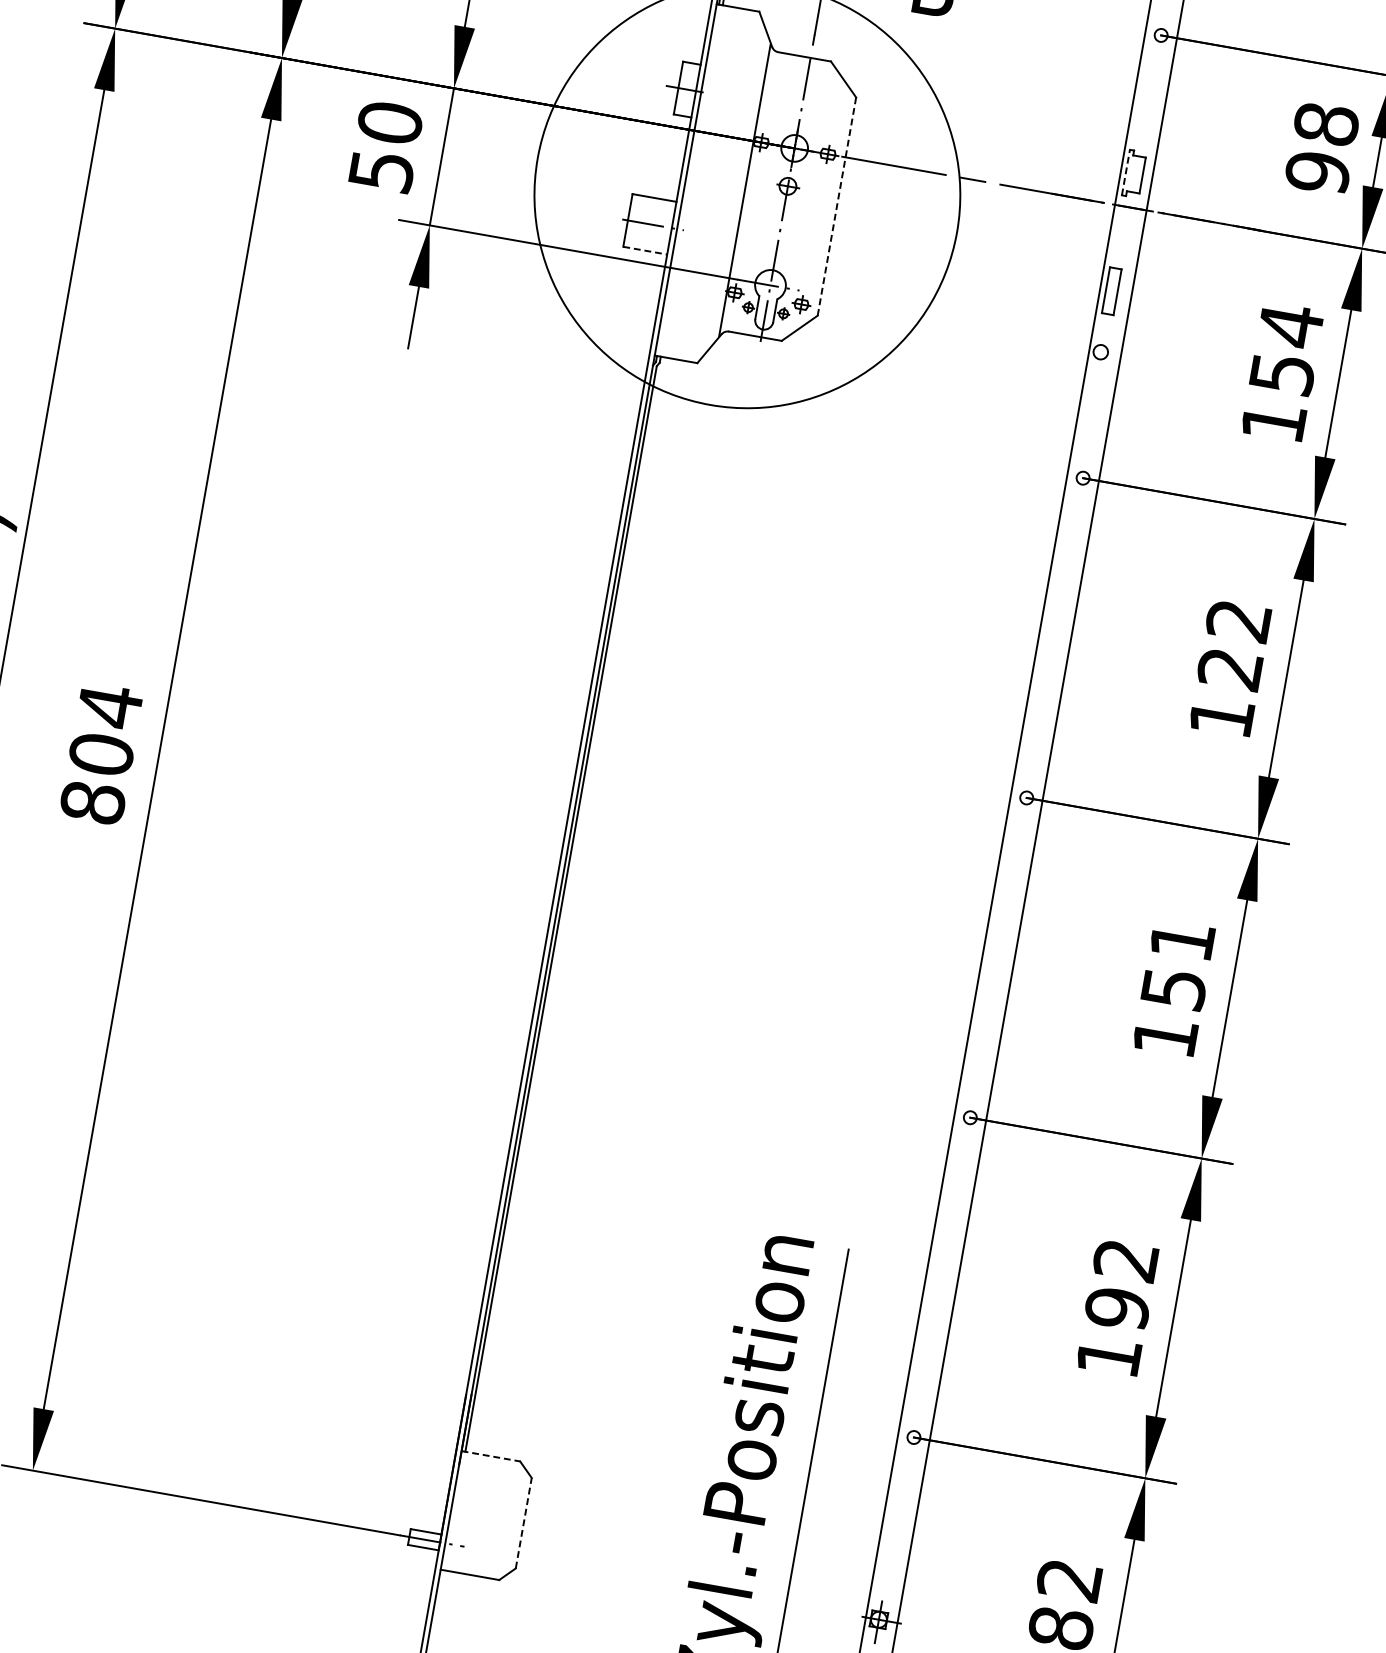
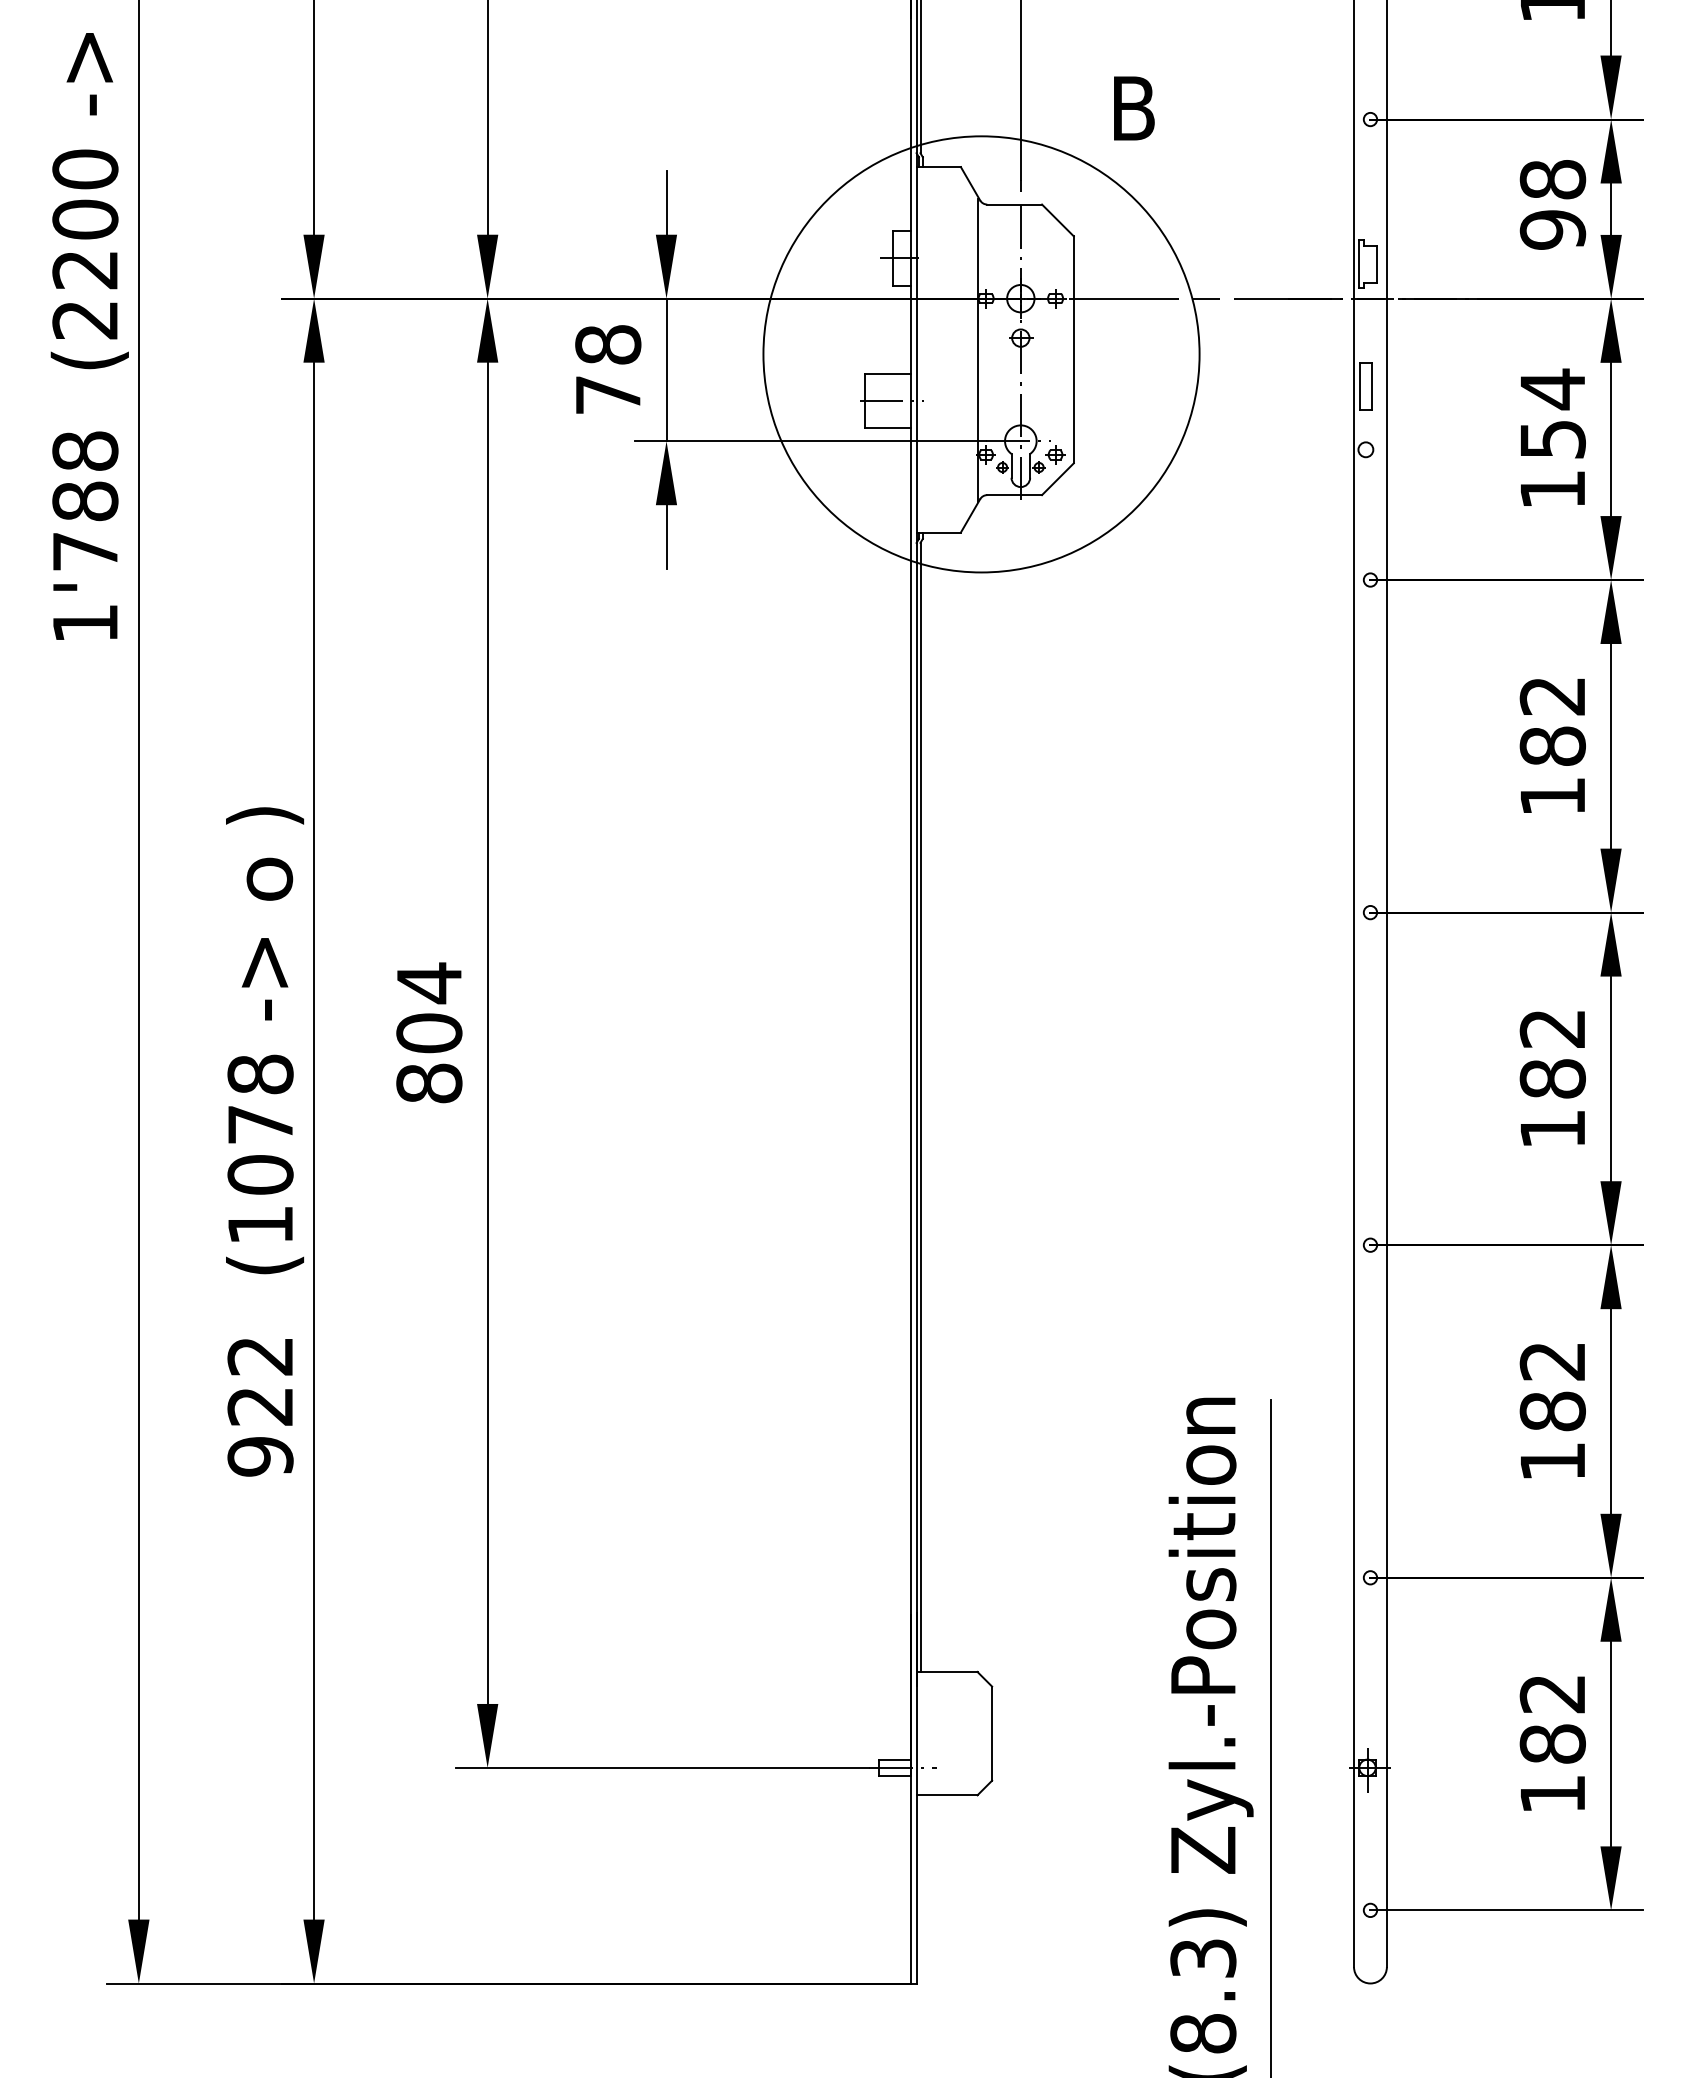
text: (386, 146) -> (608, 369), 50 -> 78
line: (1126, 172) -> (1359, 264), dashed -> solid
line: (836, 207) -> (1073, 350), dashed -> solid
line: (645, 250) -> (888, 428), dashed -> solid
text: (1230, 668) -> (1552, 745), 122 -> 182
text: (1177, 965) -> (1552, 1054), 151 -> 182
text: (1117, 1308) -> (1552, 1411), 192 -> 182
line: (491, 1455) -> (947, 1671), dashed -> solid
line: (524, 1523) -> (992, 1733), dashed -> solid

